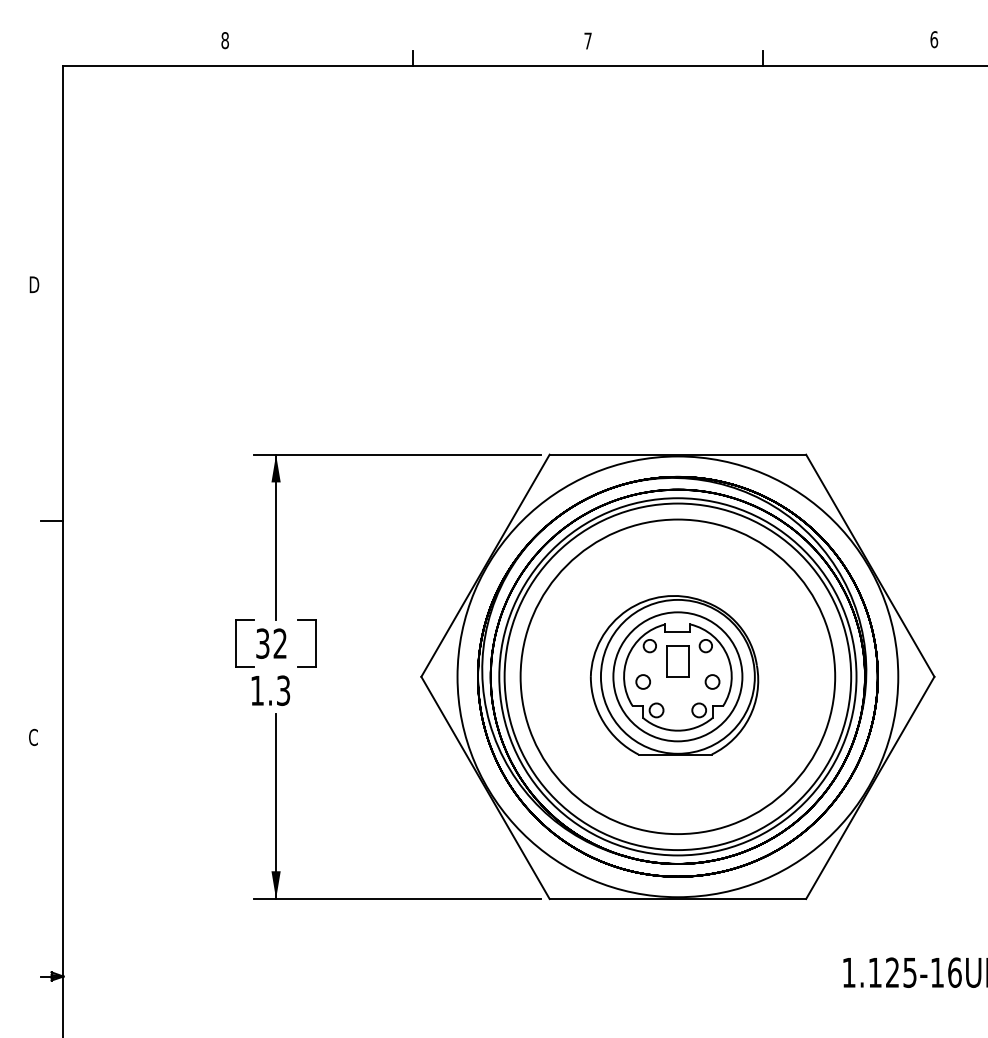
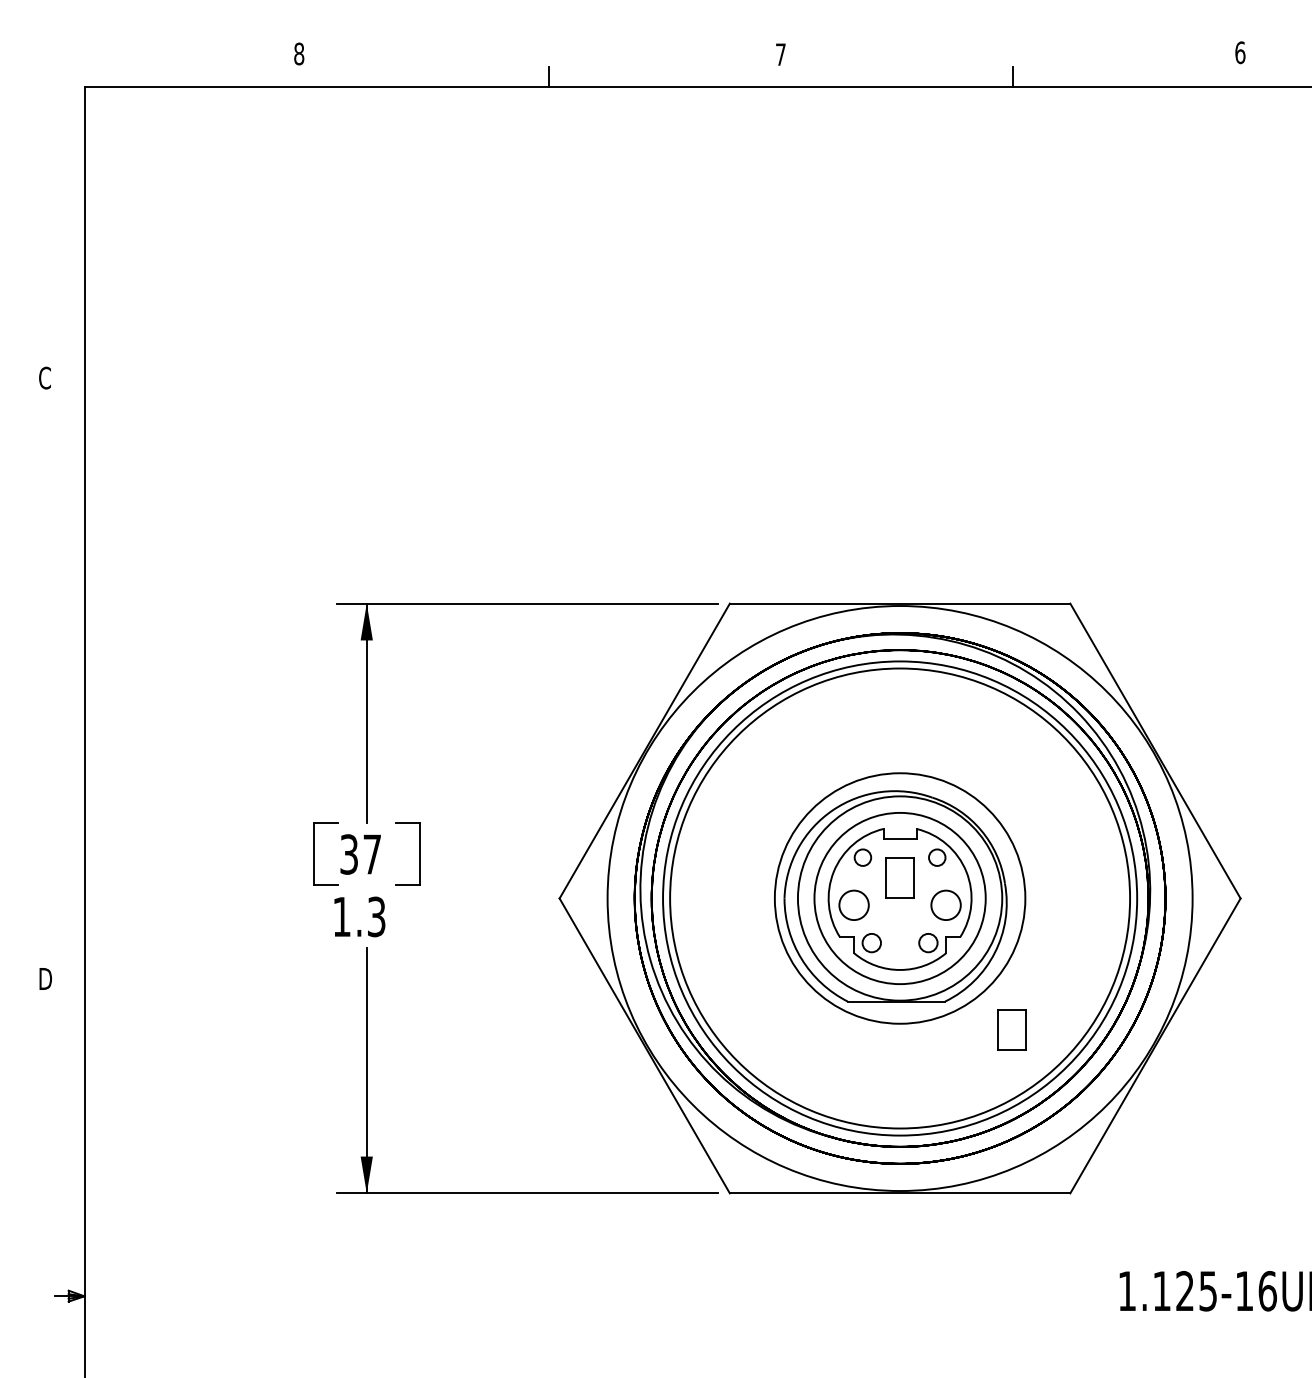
text: (34, 284) -> (45, 377), D -> C
line: (52, 520) -> (69, 691), removed
text: (279, 643) -> (371, 854), 32 -> 37
circle: (677, 676) -> (899, 898), size x0.6
circle: (642, 682) -> (853, 905), size x1.6
circle: (712, 682) -> (945, 905), size x1.6
text: (33, 737) -> (44, 978), C -> D
part: (761, 775) -> (1011, 1029), added

